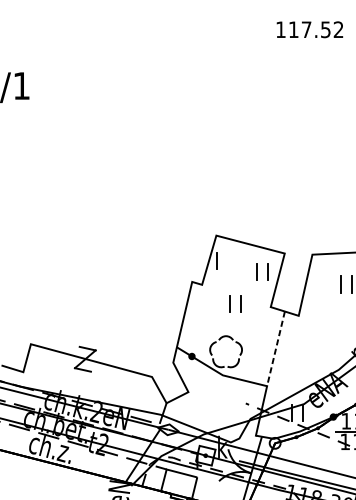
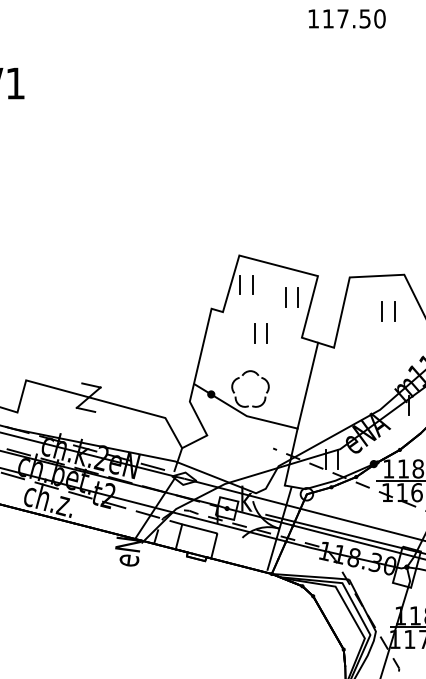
text: (338, 29) -> (379, 18), 117.52 -> 117.50
line: (227, 260) -> (252, 284), added
line: (275, 349) -> (307, 386), dashed -> solid

